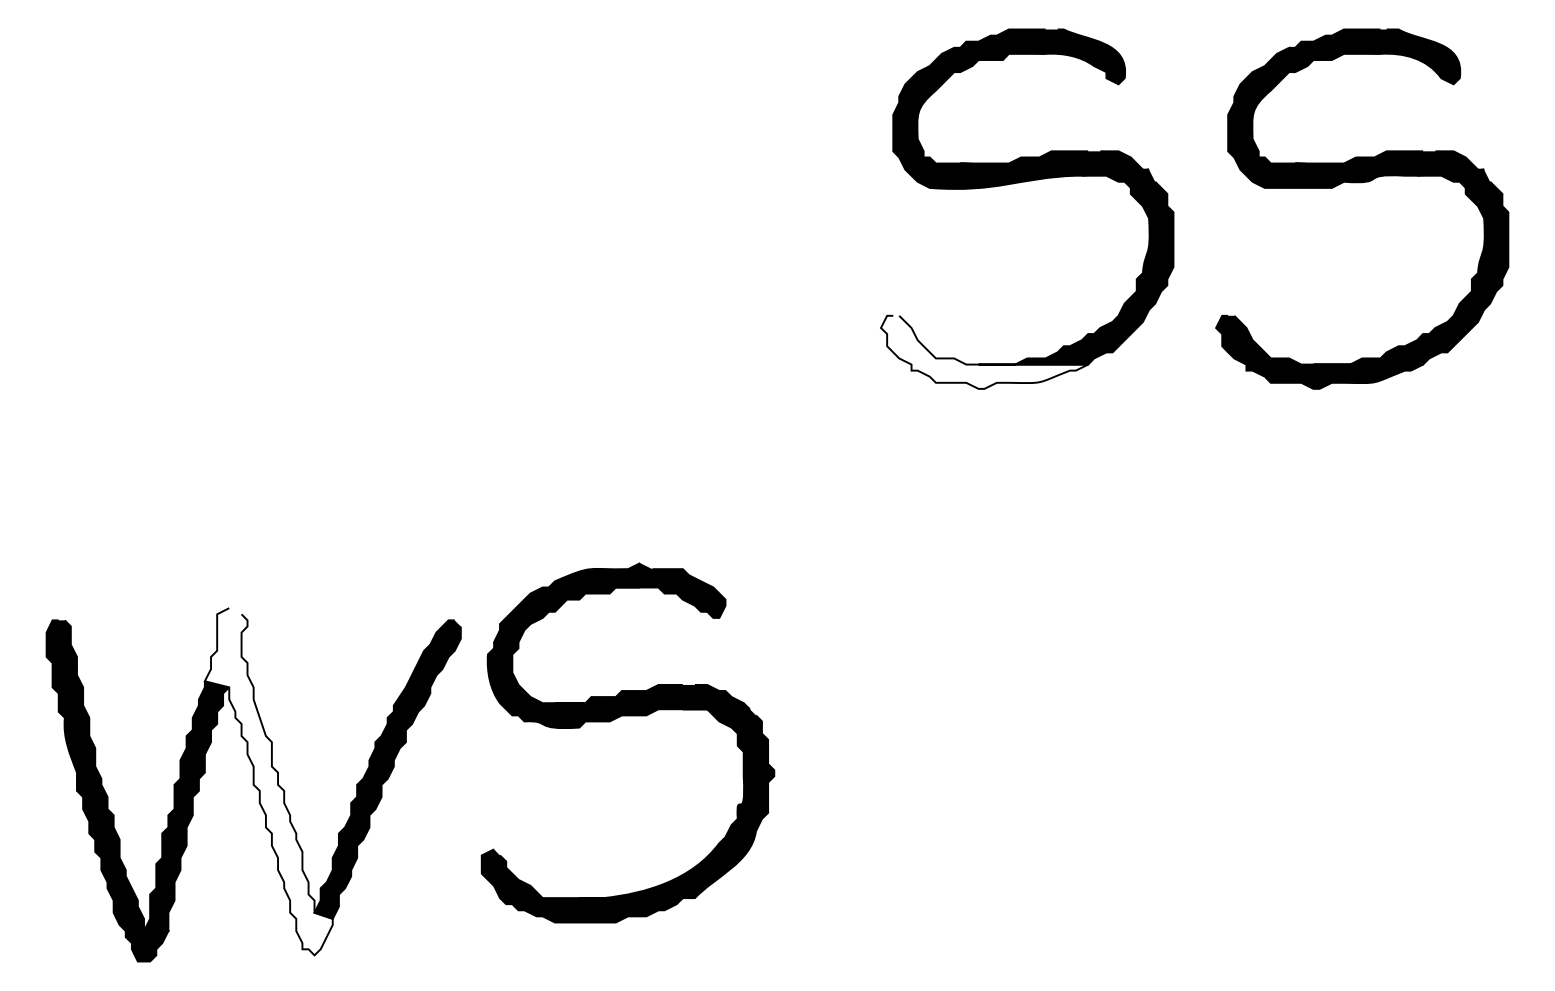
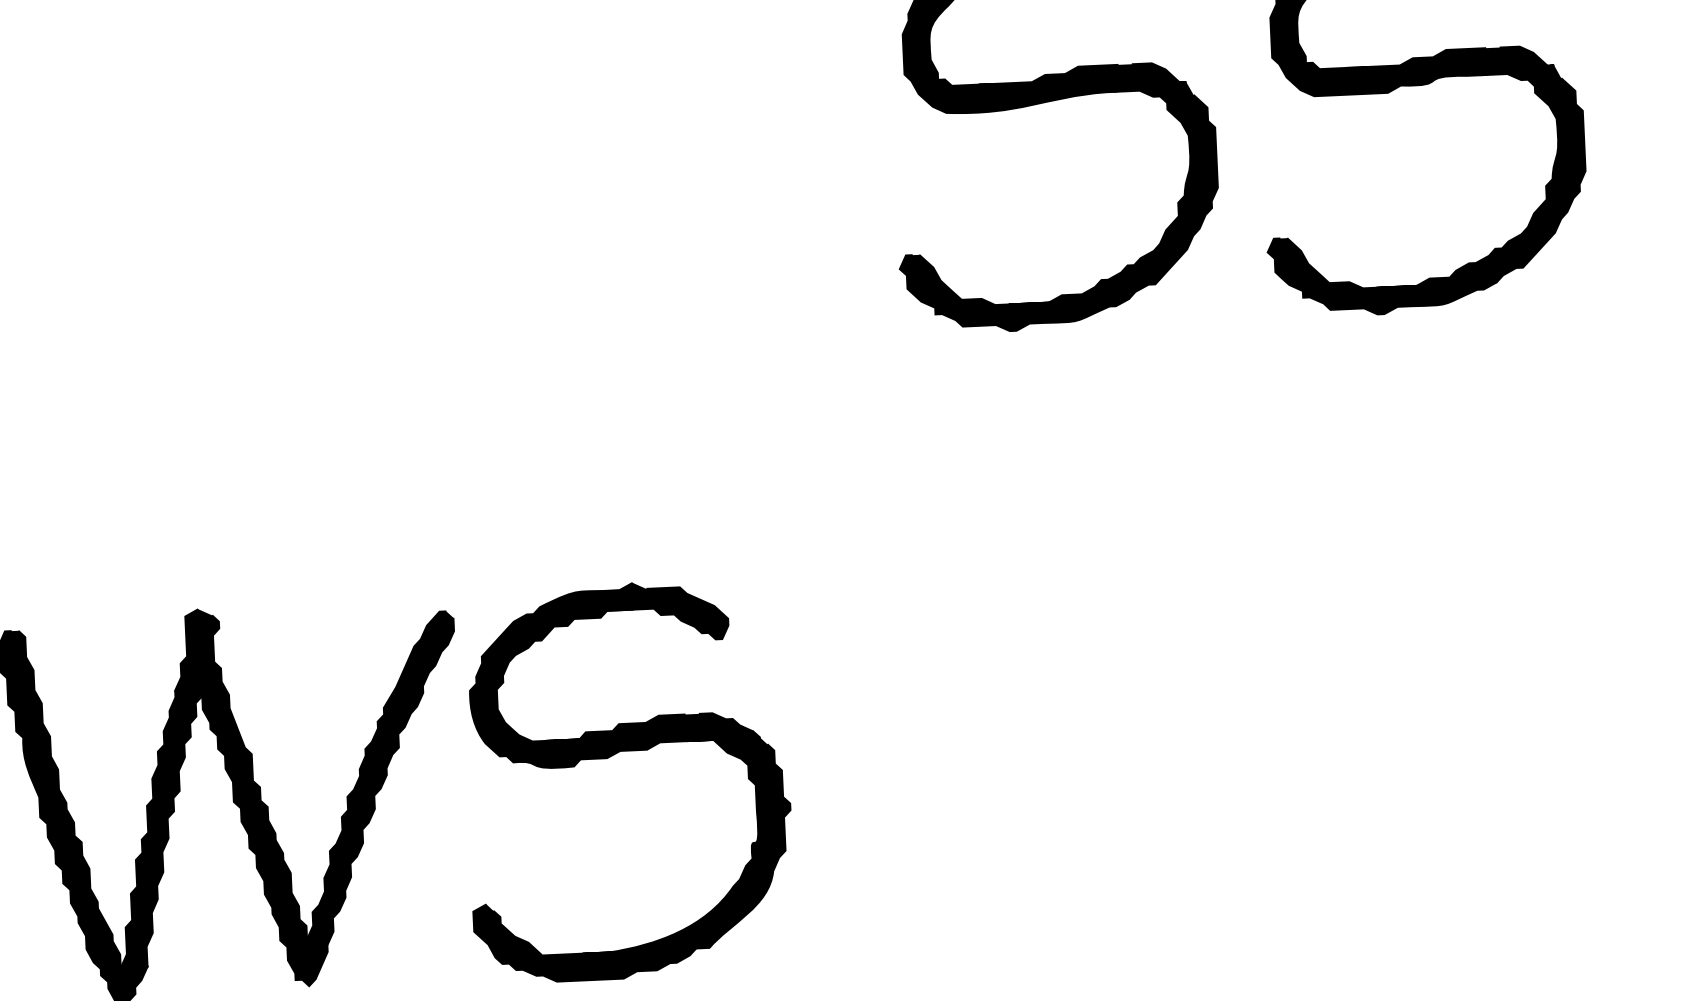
fill: (984, 351) -> (1014, 289), added
part: (616, 719) -> (614, 755), moved
fill: (268, 781) -> (250, 797), added

